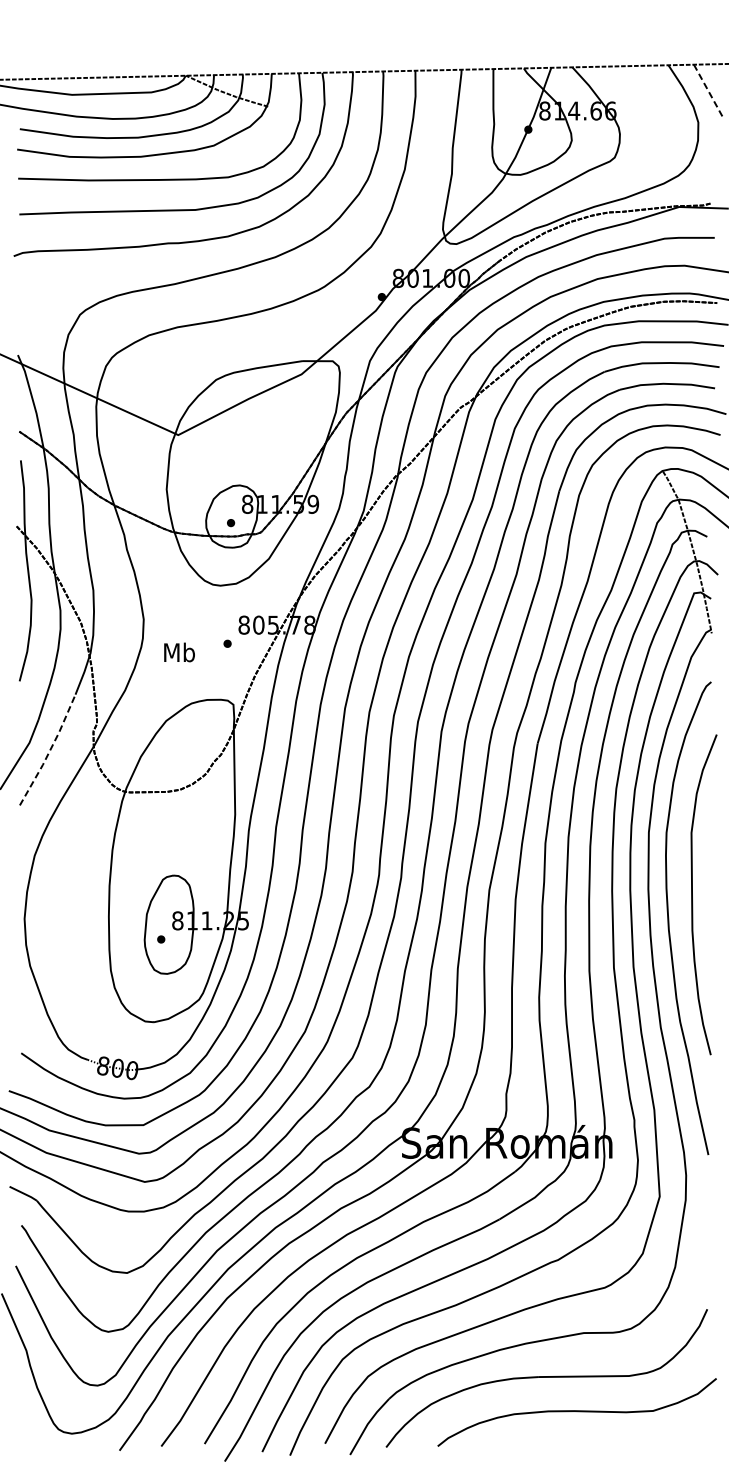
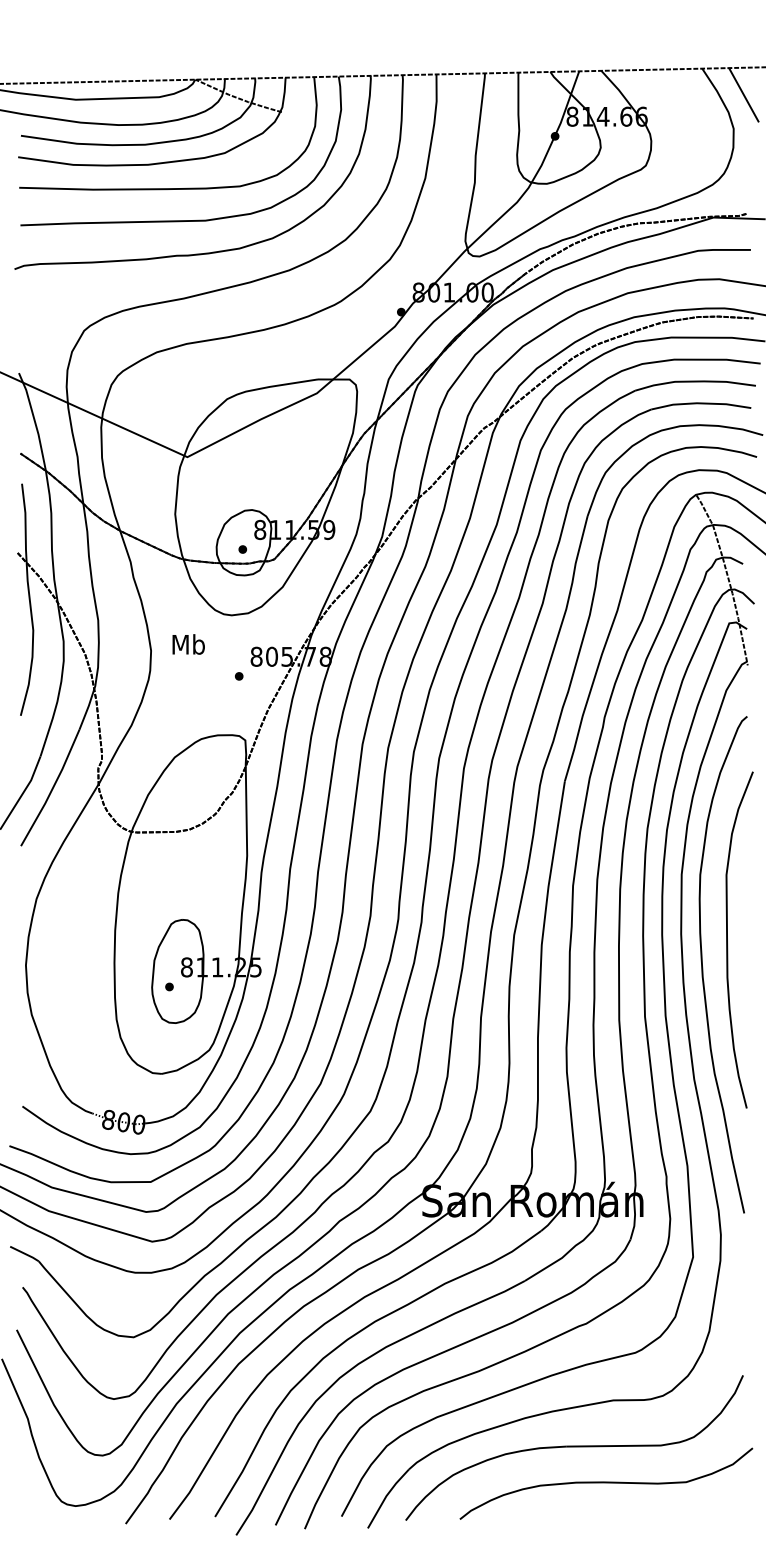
line: (708, 90) -> (744, 95), dashed -> solid
text: (179, 652) -> (188, 644), moved
line: (49, 750) -> (52, 788), dashed -> solid

